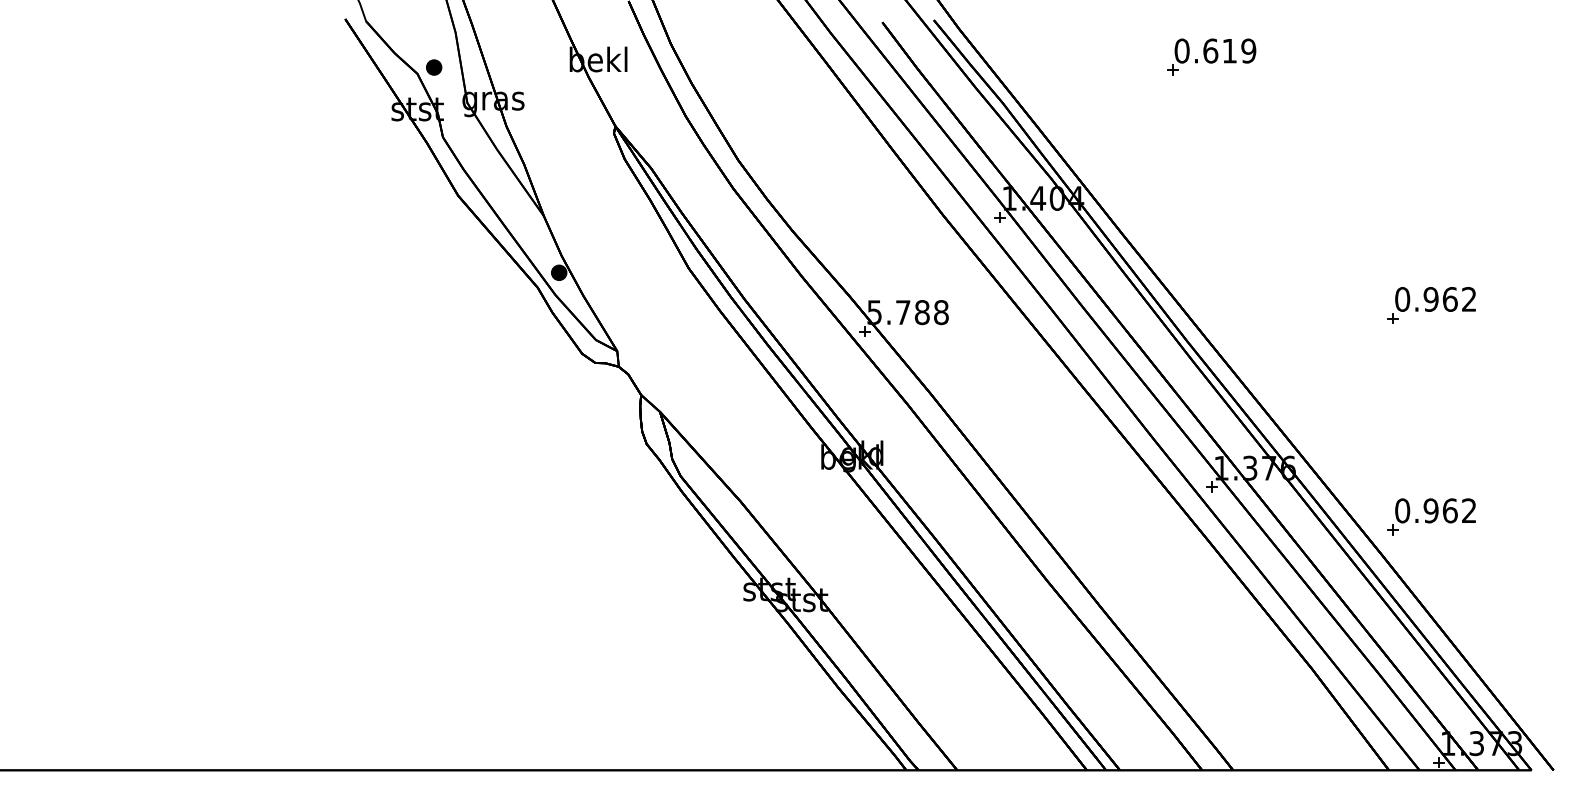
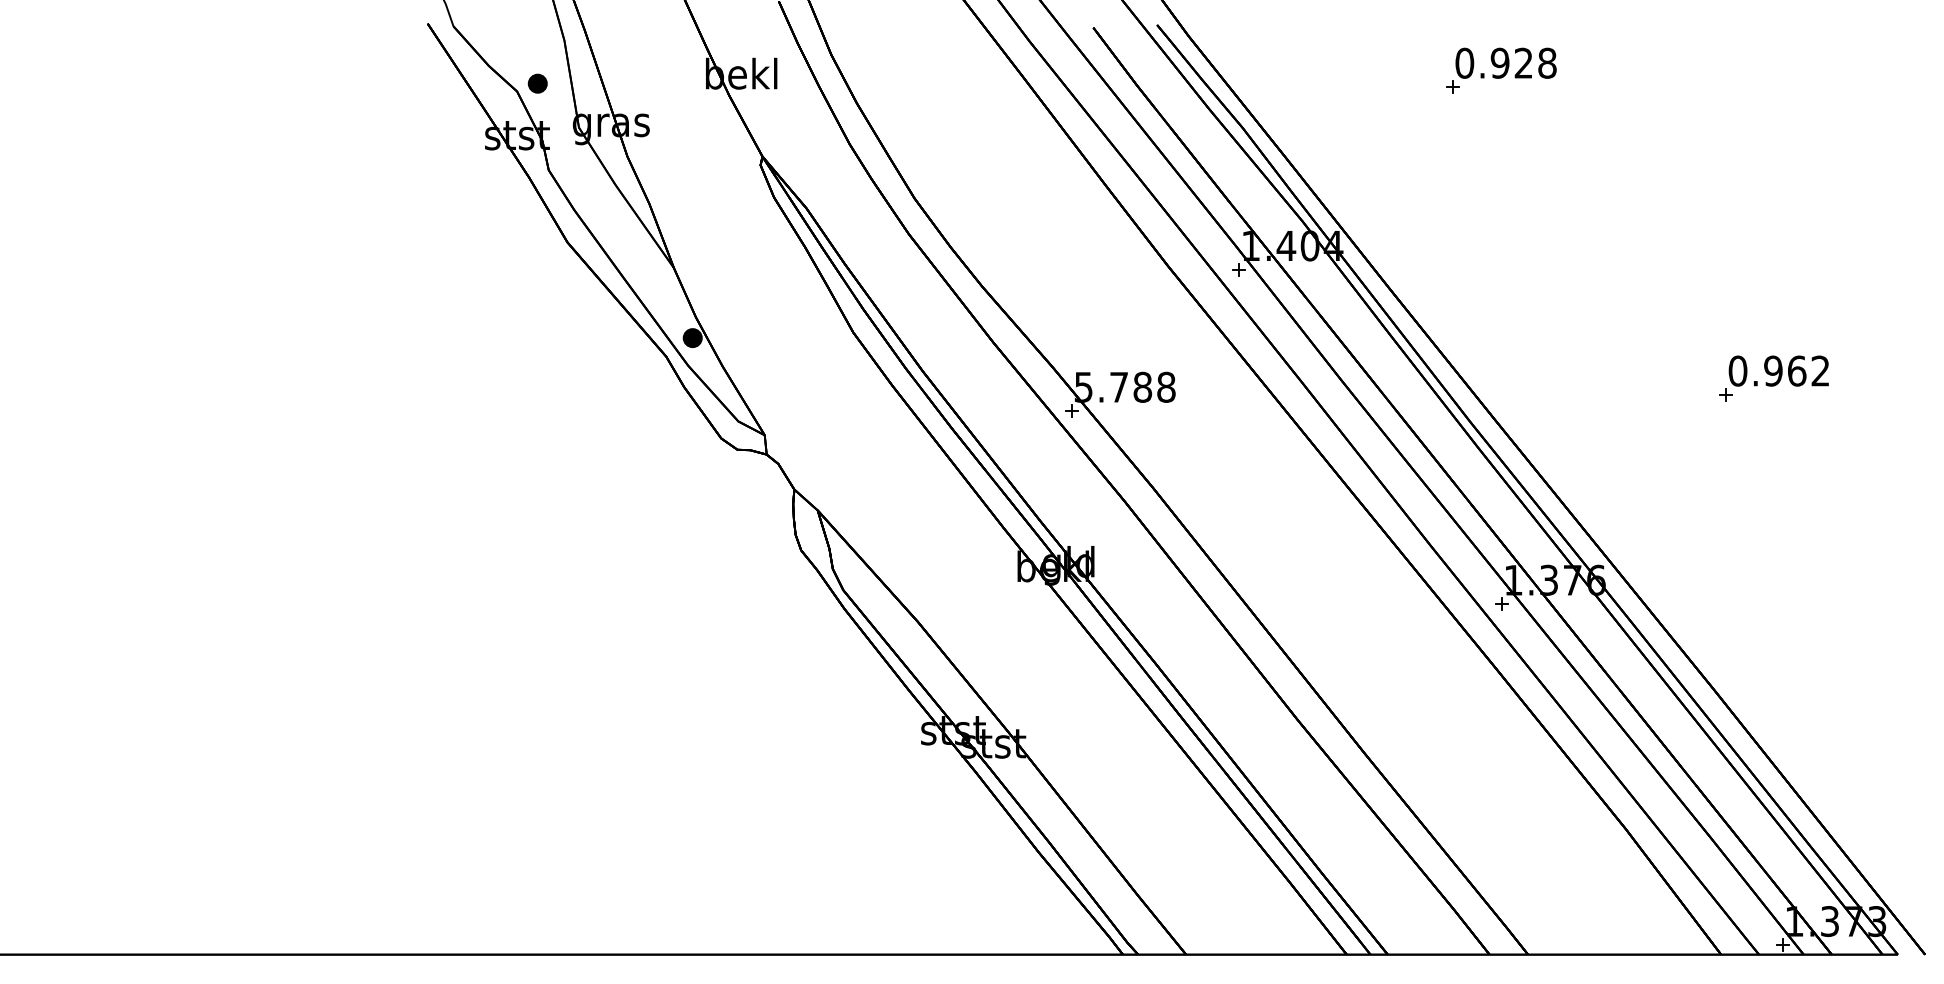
text: (1229, 50) -> (1523, 62), 0.619 -> 0.928
part: (1431, 516) -> (1773, 640), removed

